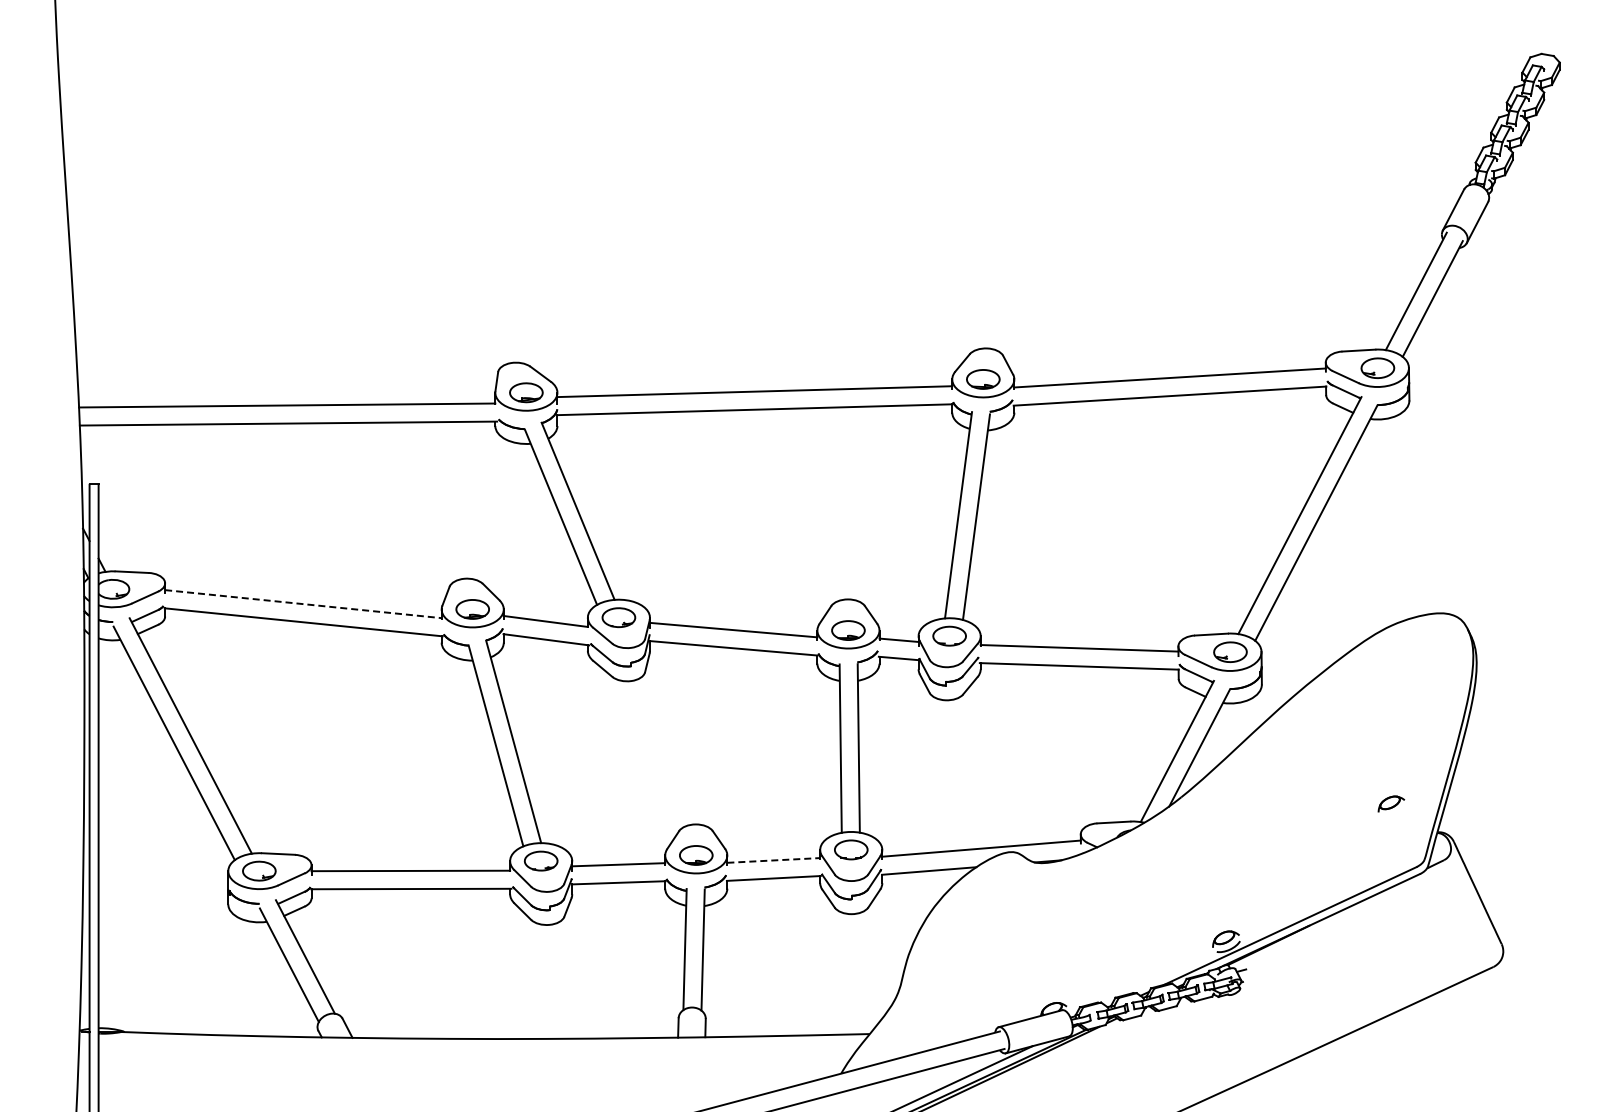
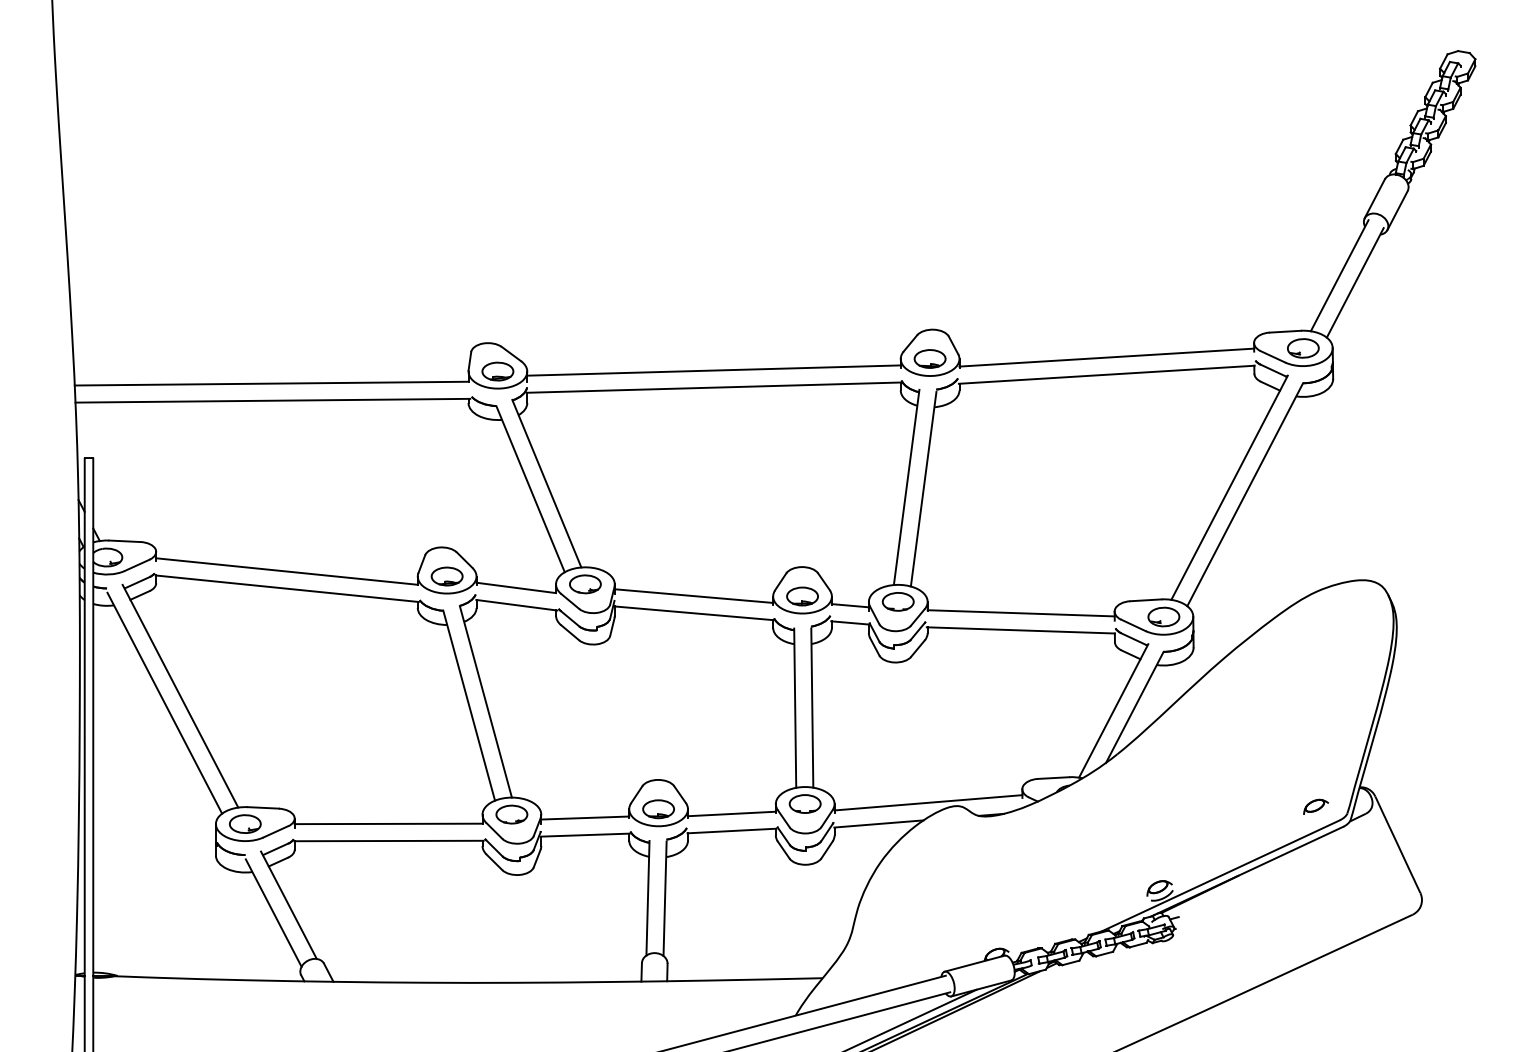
line: (303, 604) -> (287, 571), dashed -> solid
part: (1391, 803) -> (1316, 806), moved
line: (774, 860) -> (732, 814), dashed -> solid

